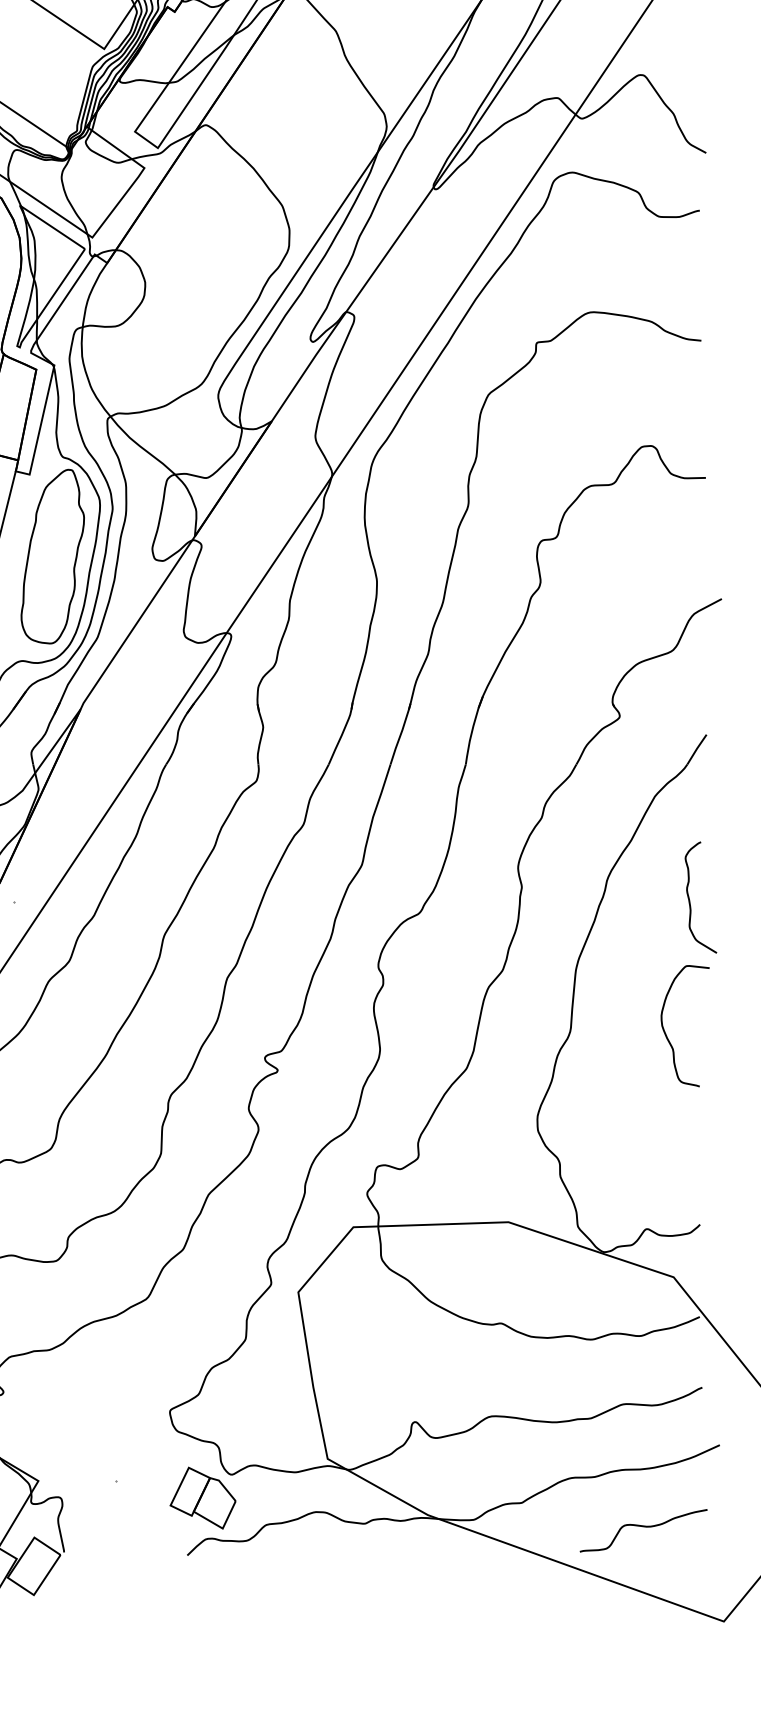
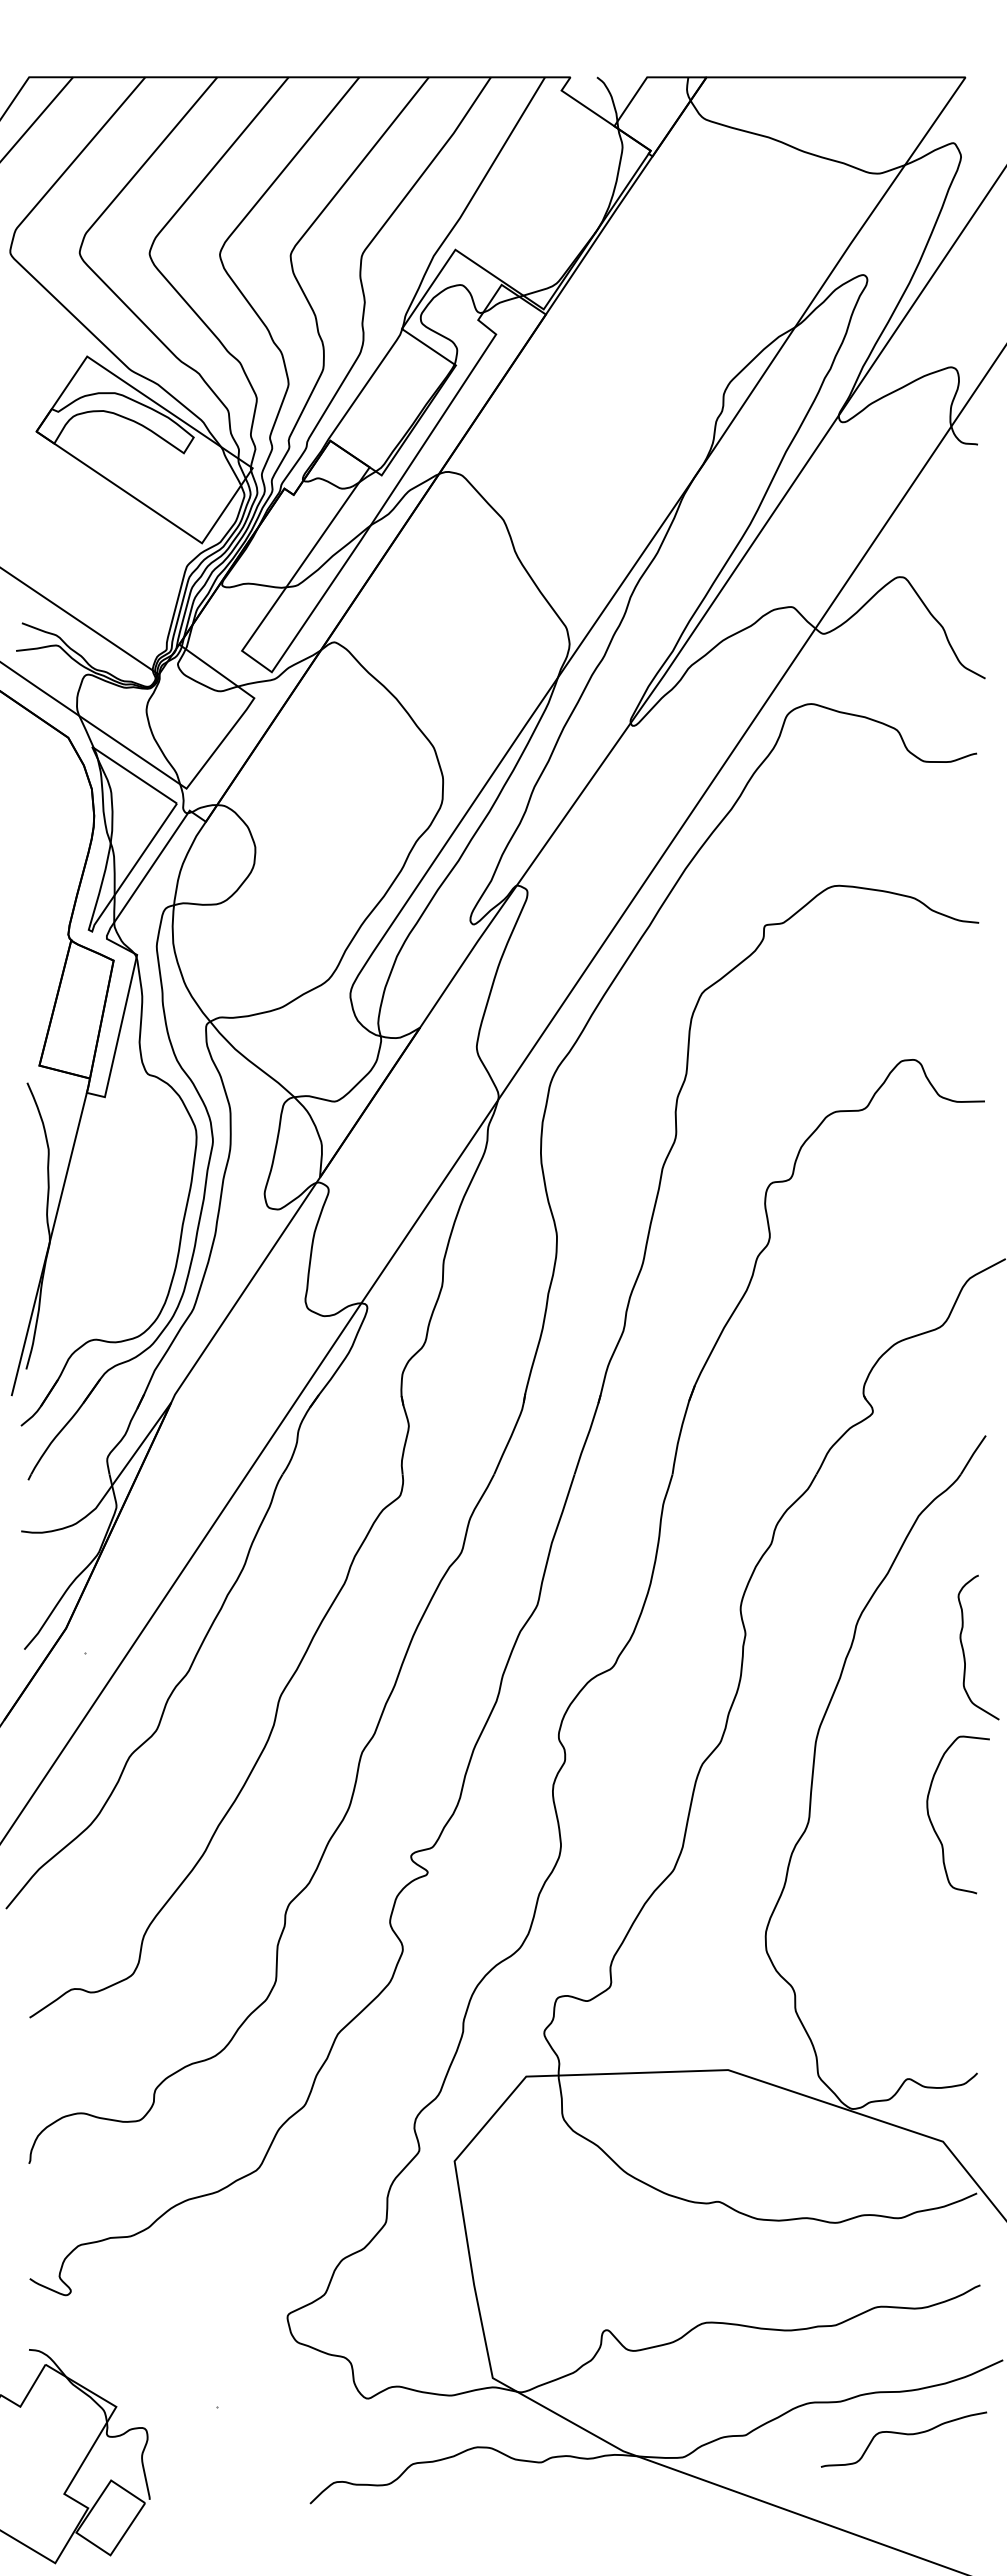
part: (52, 556) -> (134, 1203), removed
part: (202, 1497) -> (330, 2428), removed
curve: (643, 1526) -> (903, 2434), moved

